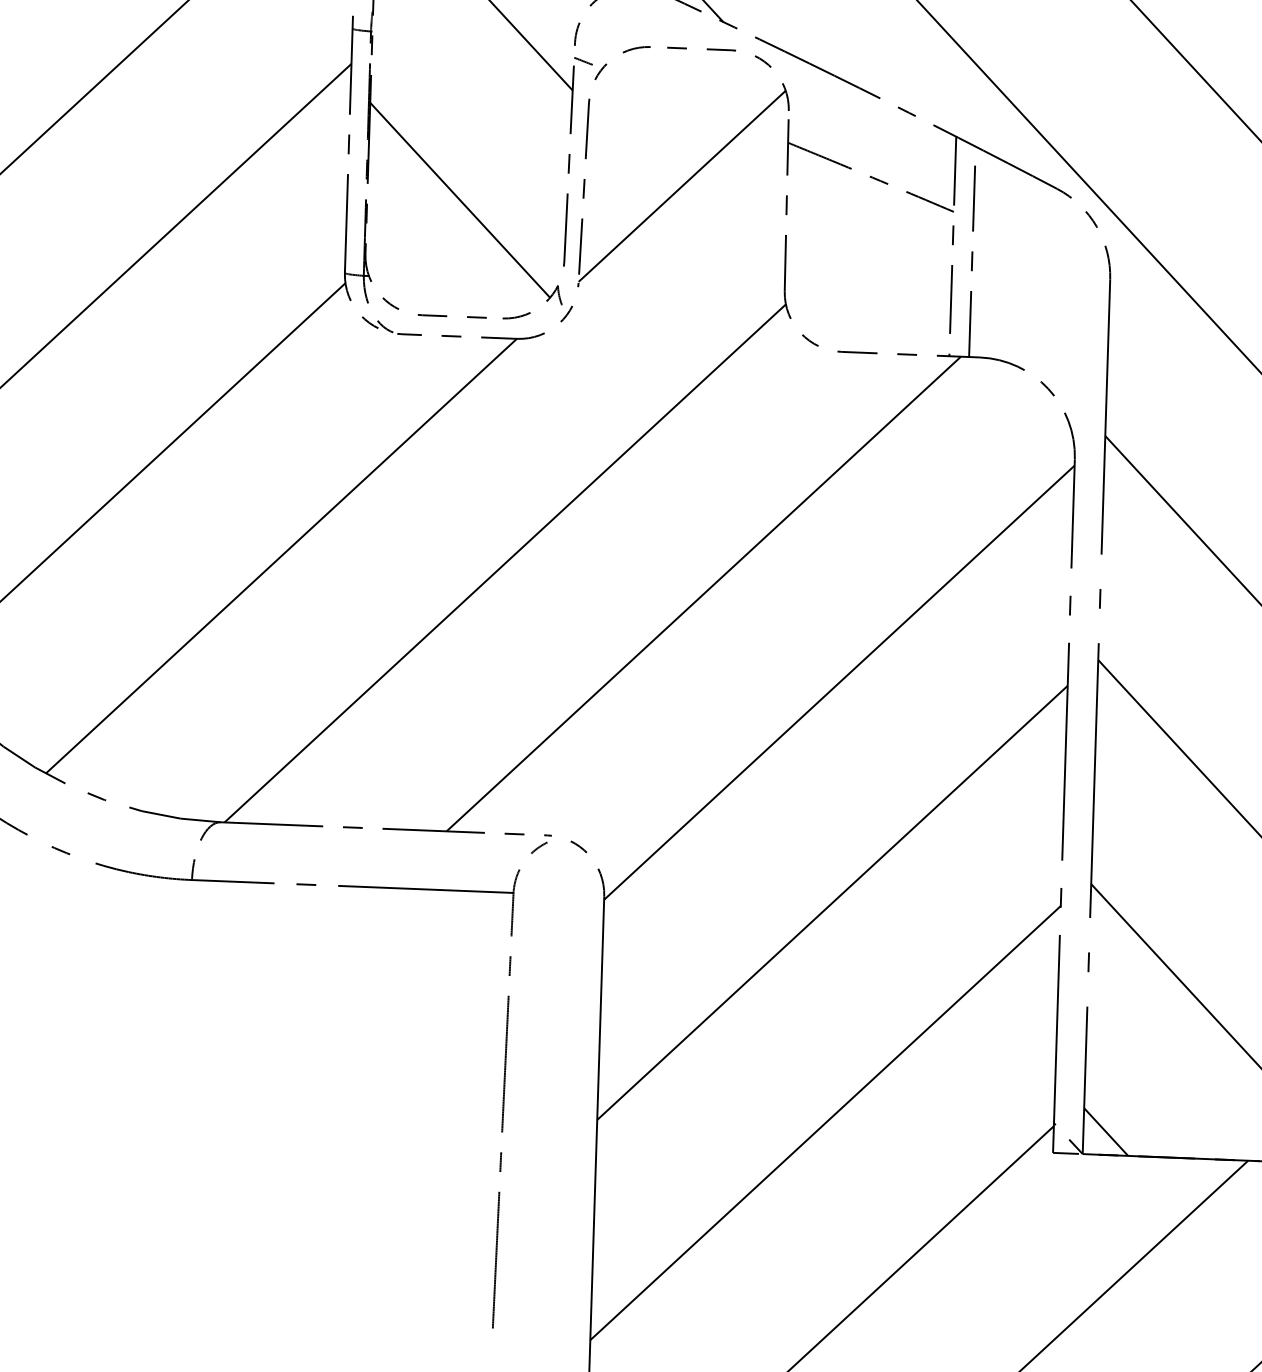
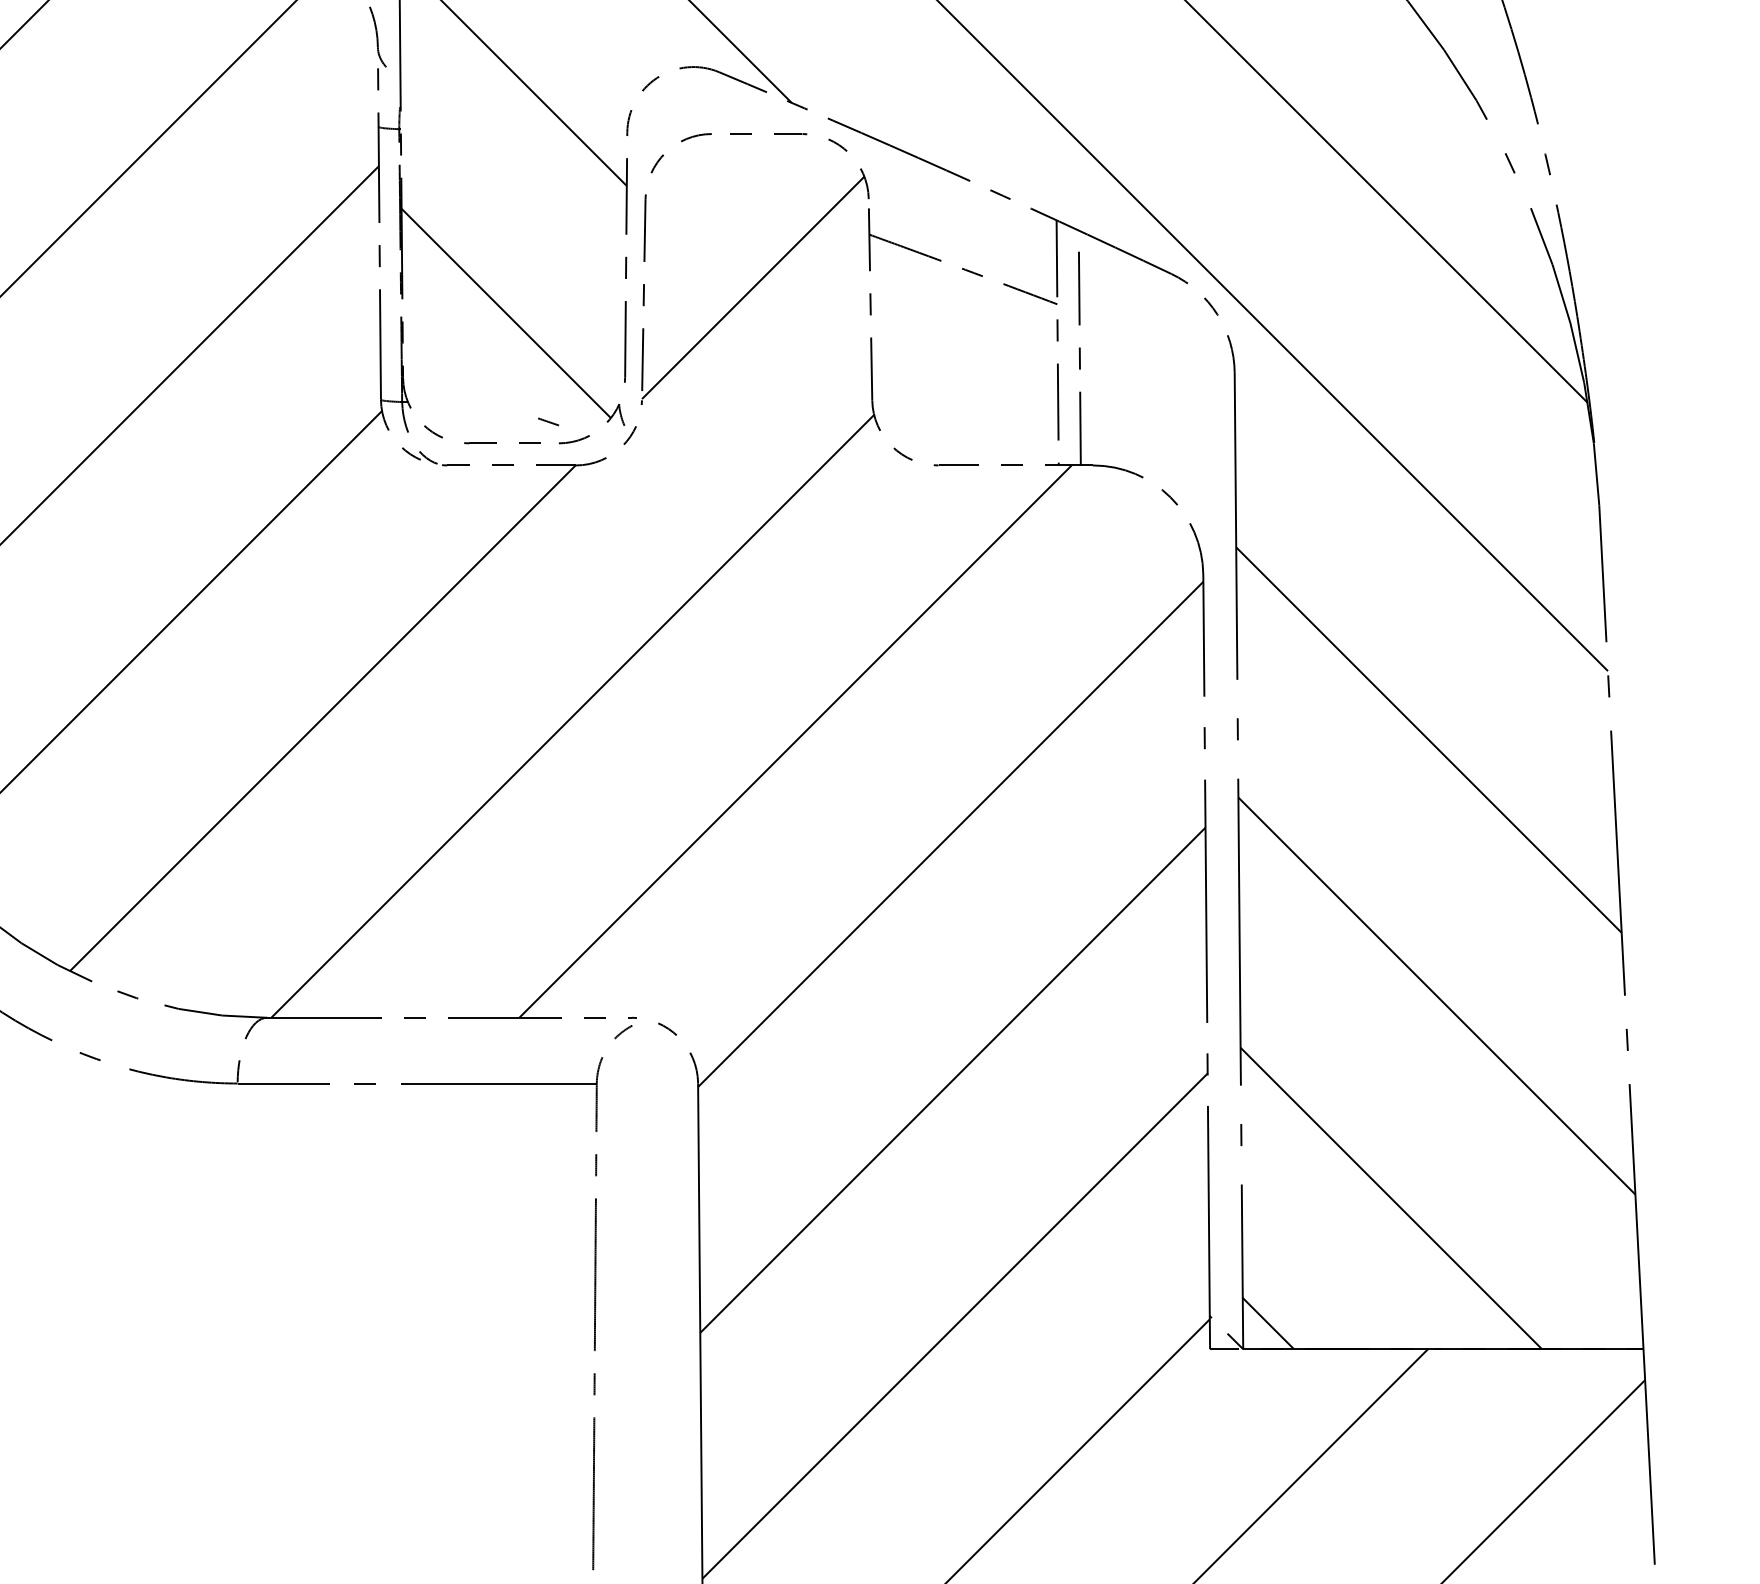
line: (583, 60) -> (548, 421), moved

